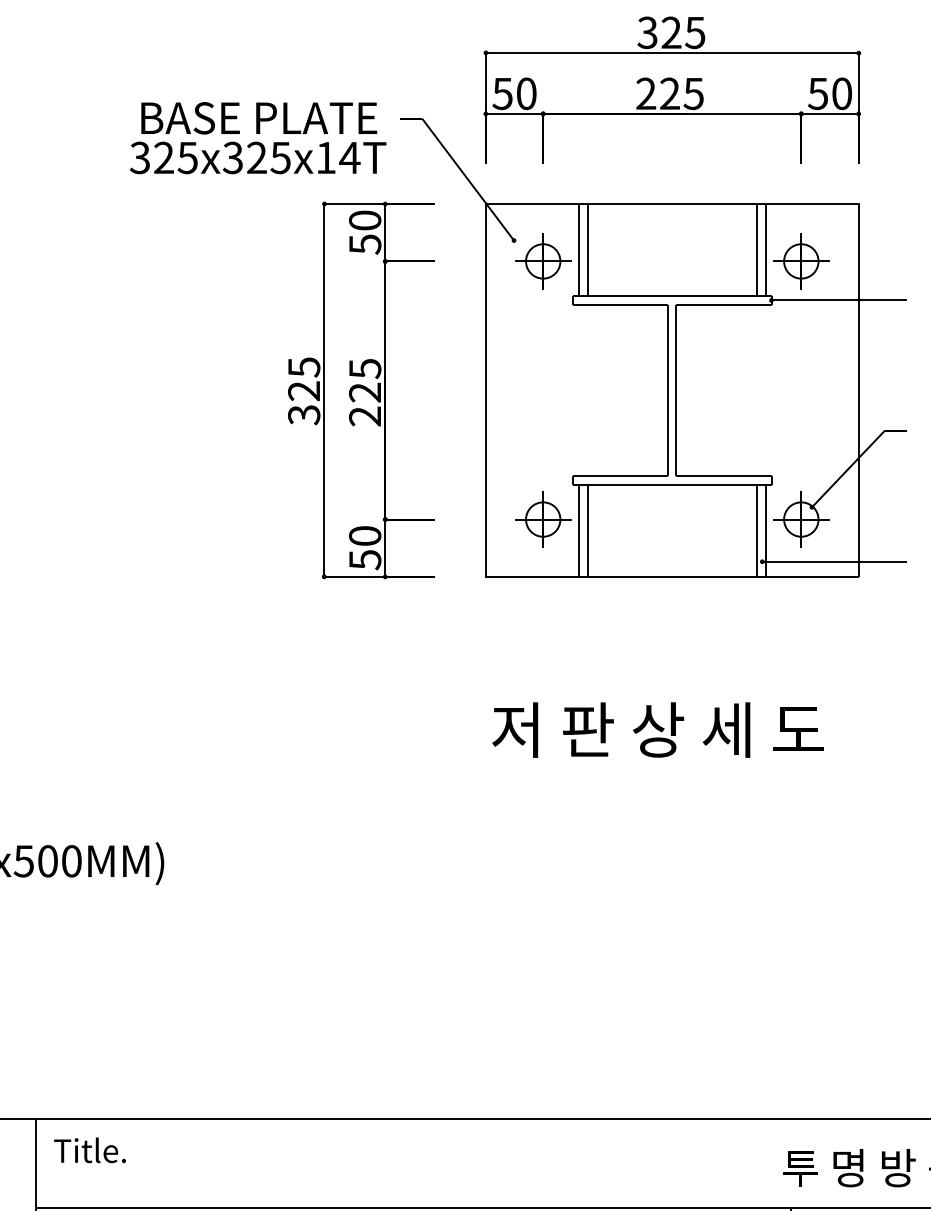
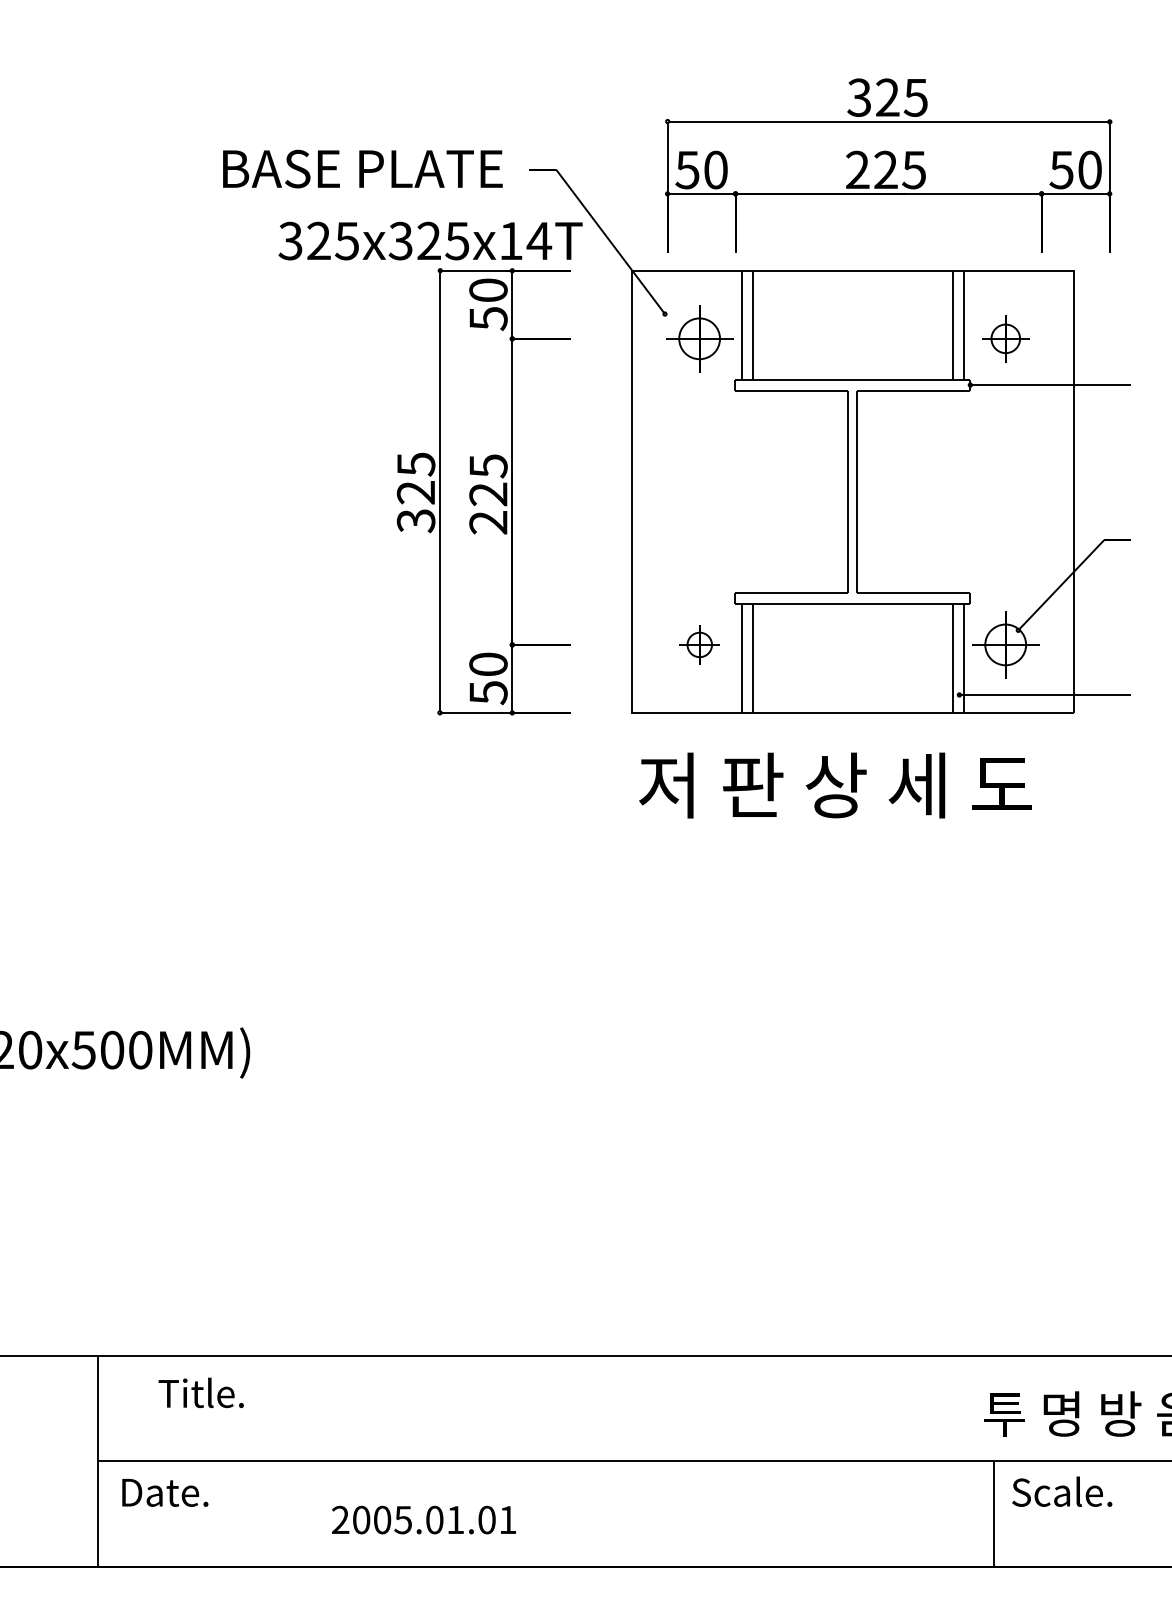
part: (672, 89) -> (888, 165), moved
text: (258, 157) -> (430, 240), moved
part: (801, 261) -> (1005, 338), size x0.7
part: (543, 519) -> (699, 644), size x0.6
text: (657, 730) -> (835, 785), moved
text: (89, 1150) -> (200, 1392), moved

